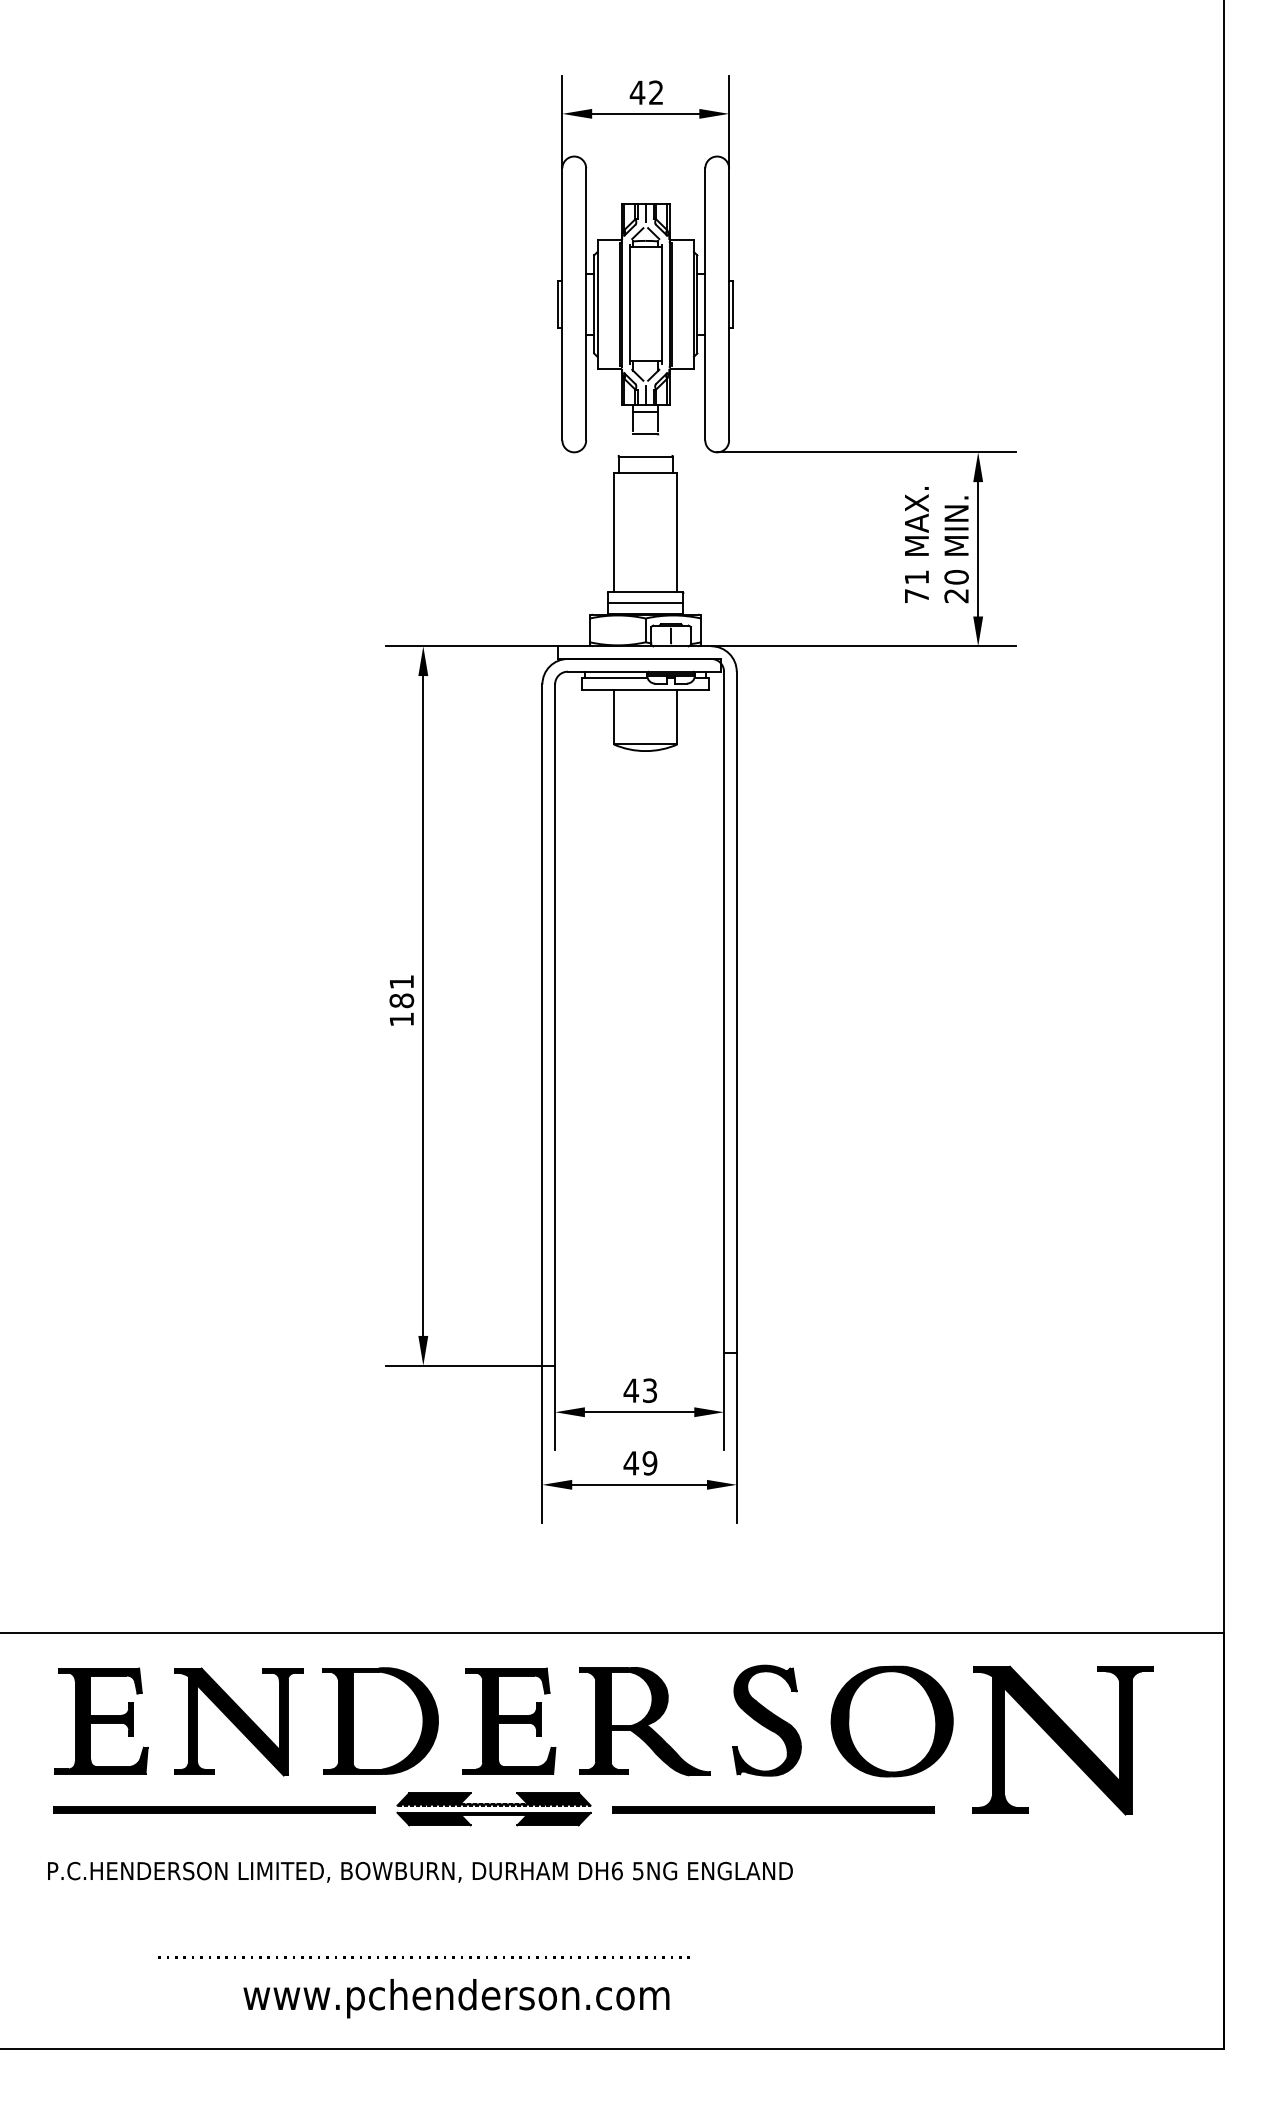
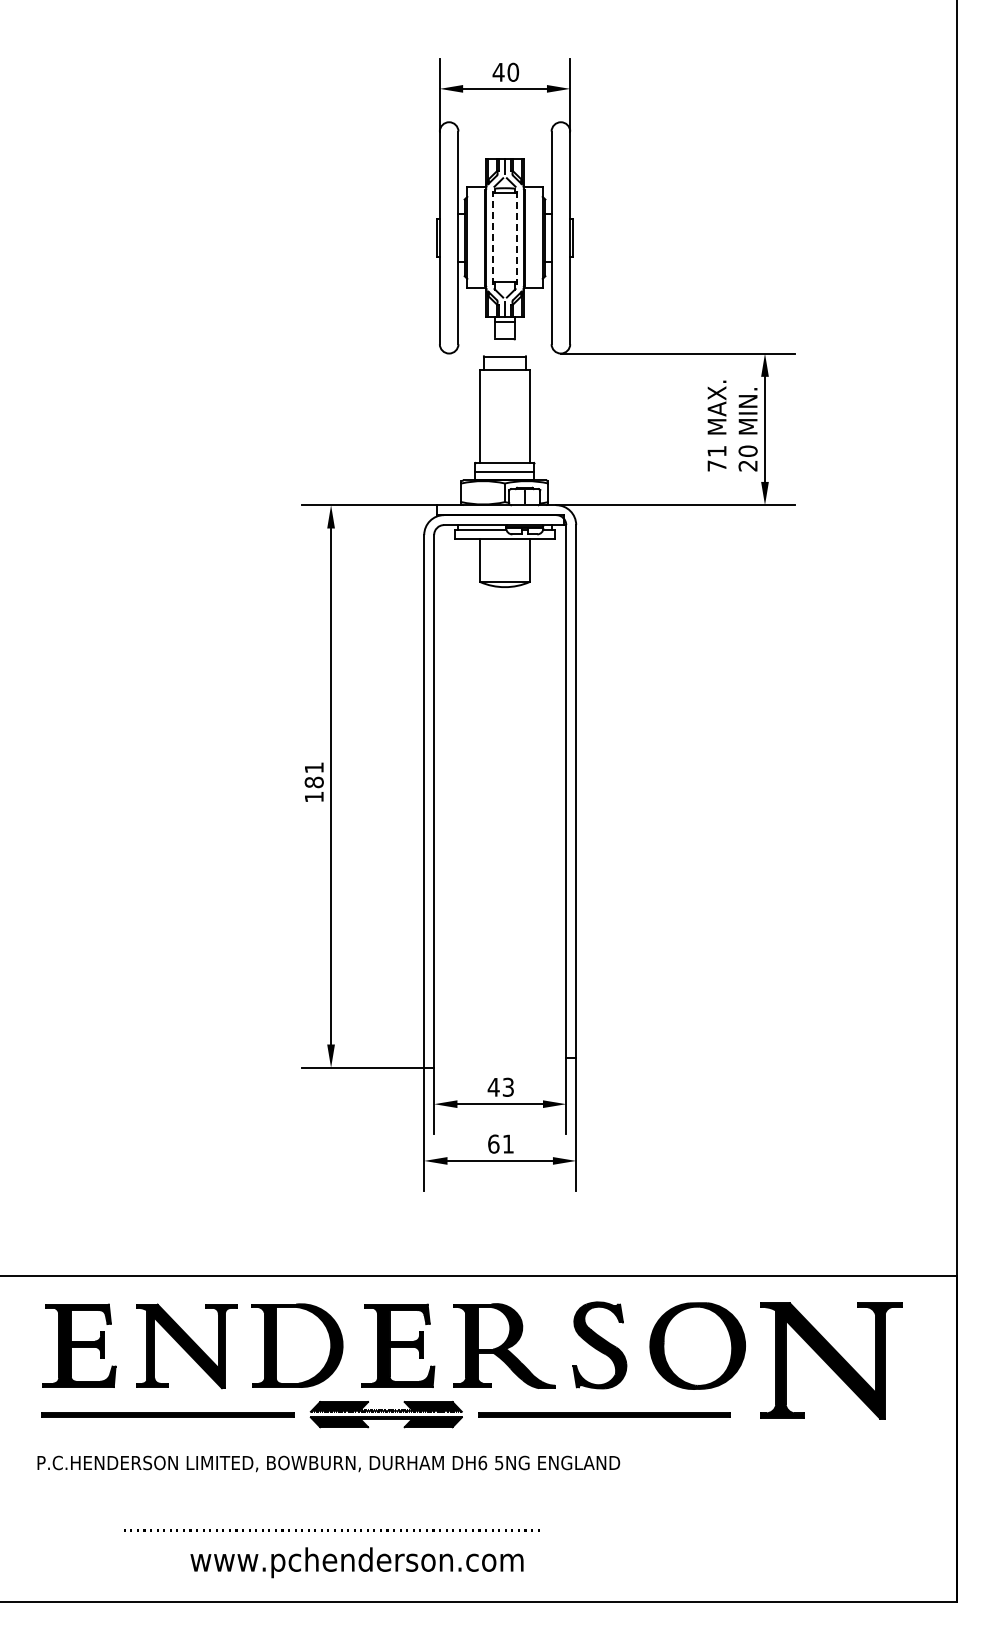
text: (656, 91) -> (513, 71), 42 -> 40
line: (629, 303) -> (492, 237), solid -> dashed
line: (661, 303) -> (517, 237), solid -> dashed
text: (639, 1462) -> (500, 1143), 49 -> 61

